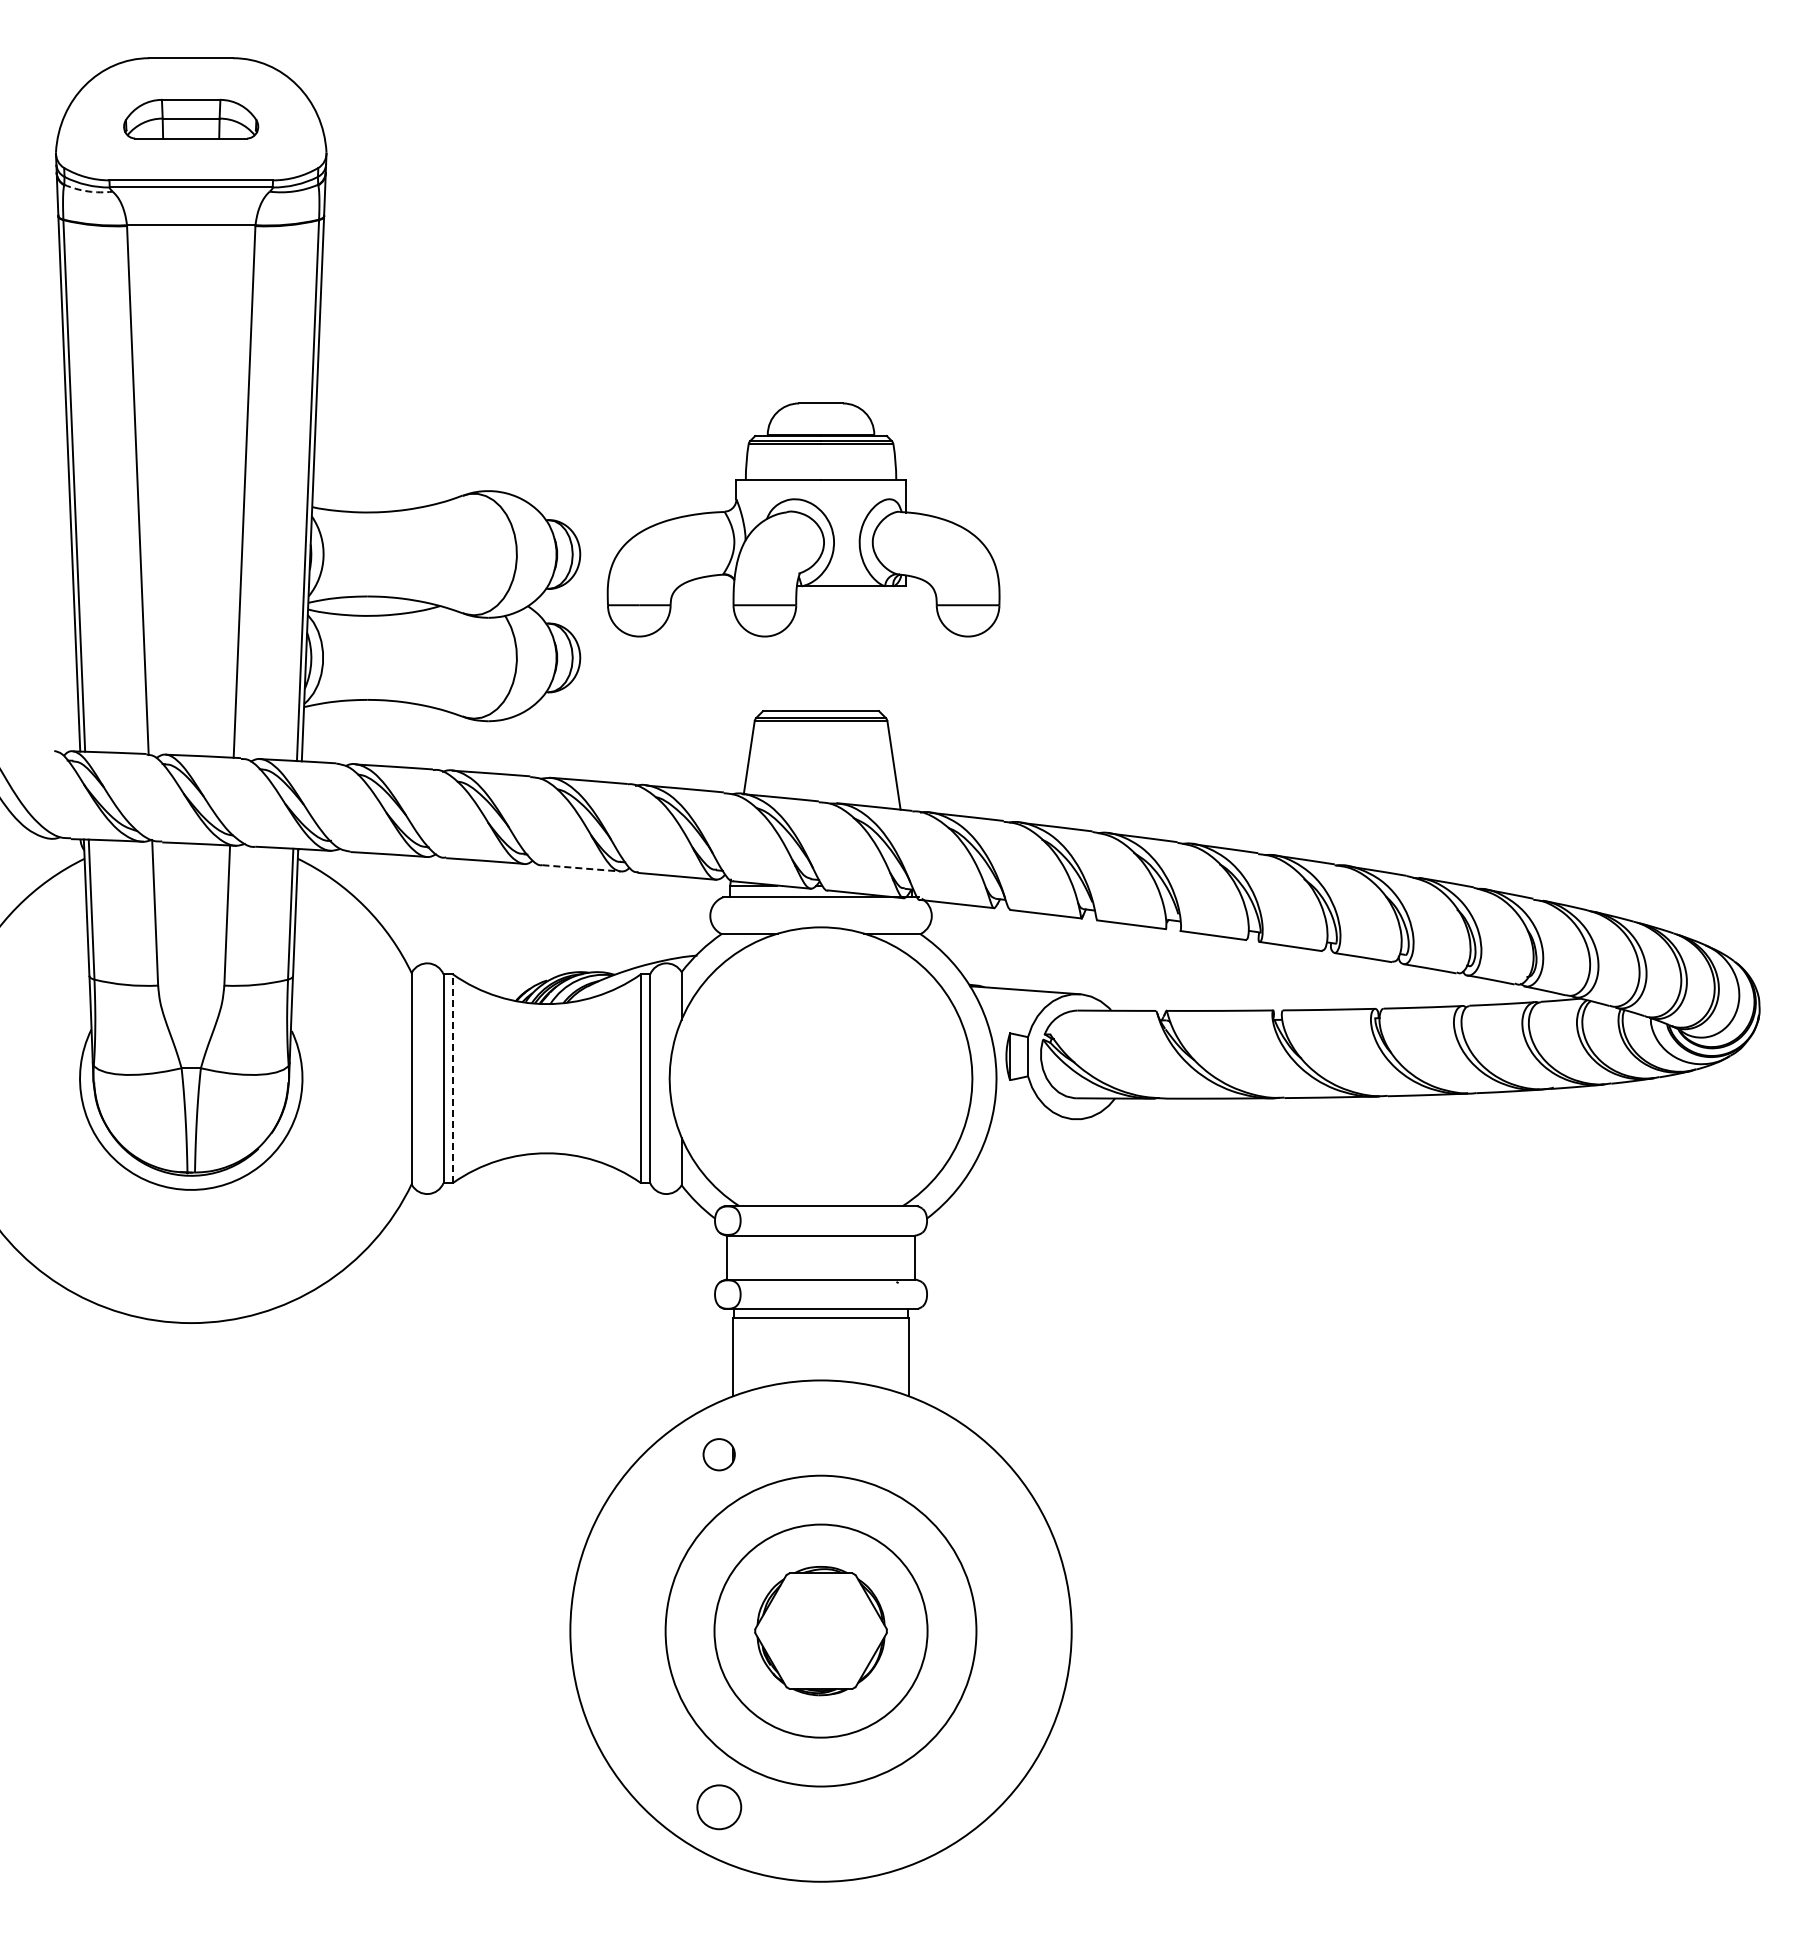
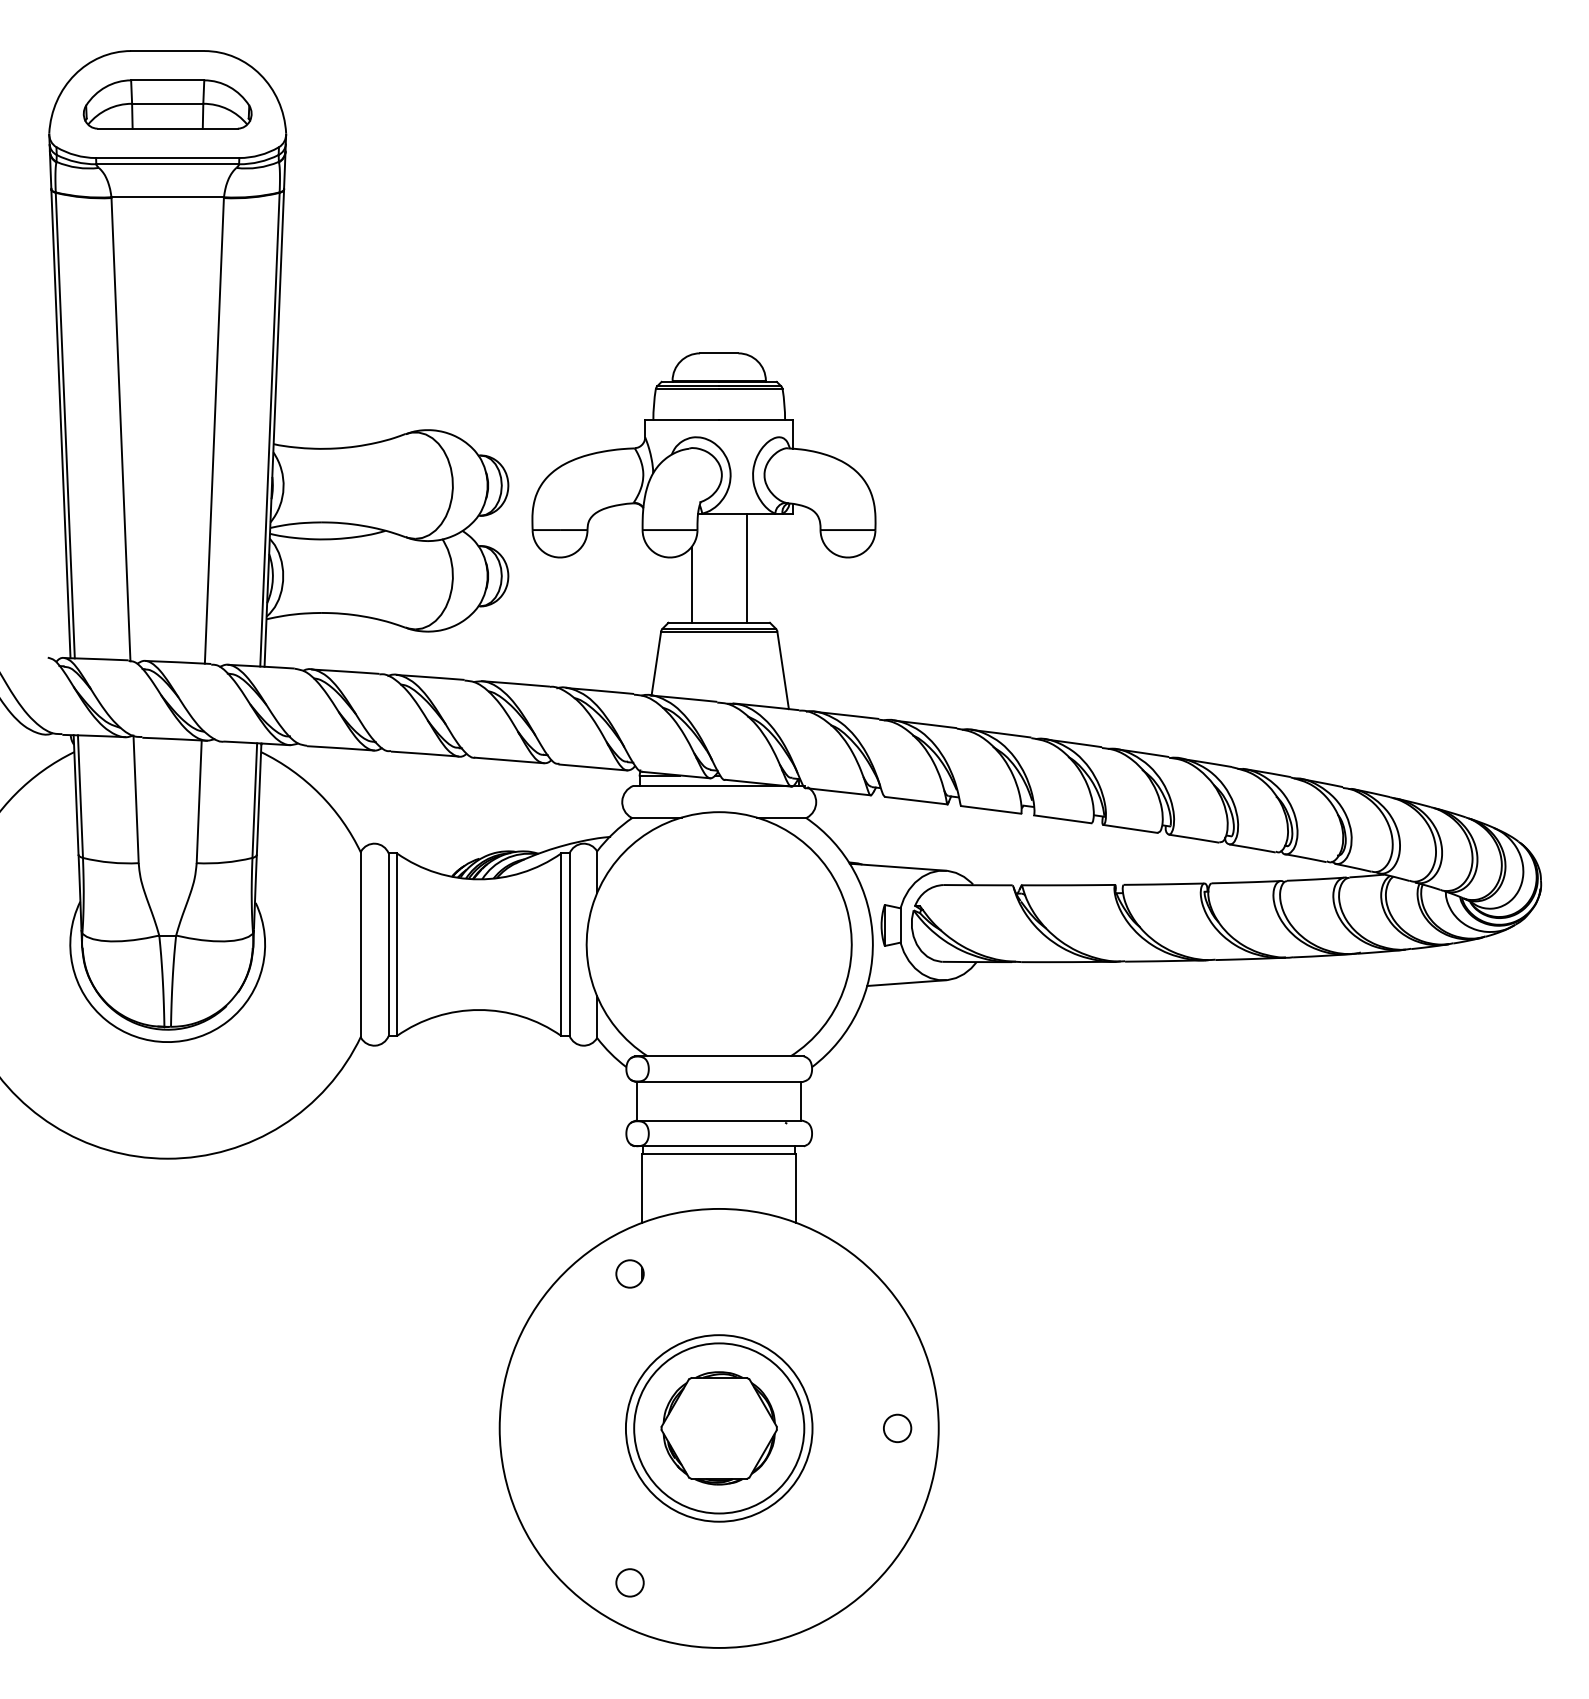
part: (190, 118) -> (167, 103), size x1.43
arc: (88, 191) -> (77, 167), dashed -> solid
line: (852, 648) -> (746, 567), added
line: (789, 667) -> (691, 584), added
line: (581, 868) -> (509, 760), dashed -> solid
line: (452, 1078) -> (396, 944), dashed -> solid
line: (1034, 1122) -> (906, 983), added
circle: (820, 1630) -> (718, 1427), size x0.62
circle: (1024, 1630) -> (897, 1427), added
circle: (718, 1807) -> (629, 1582), size x0.71

